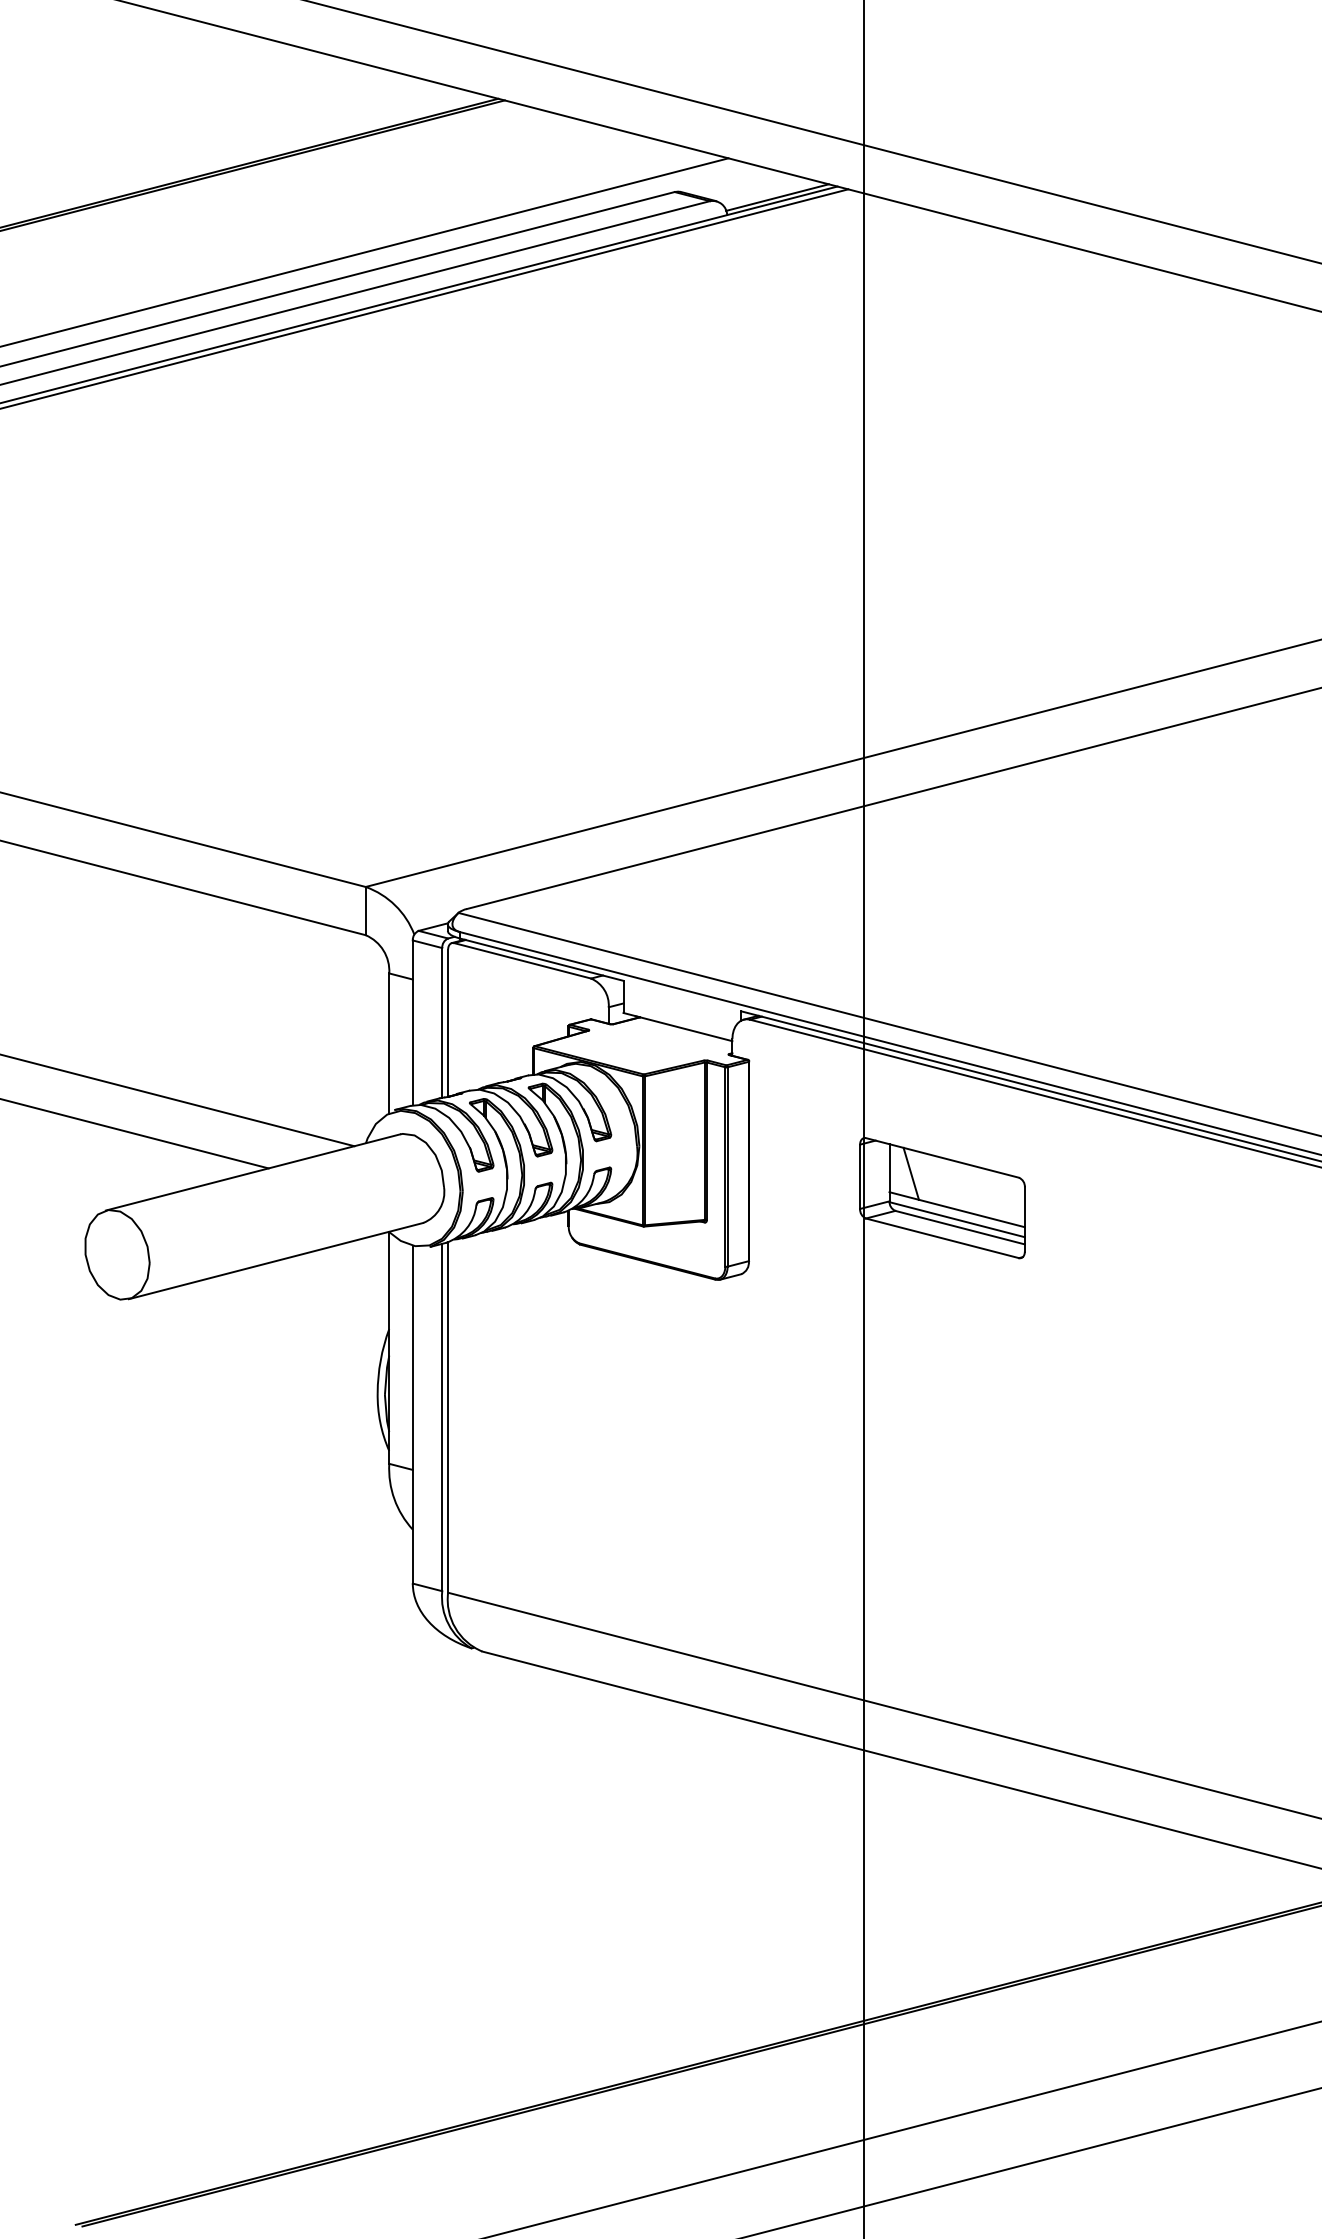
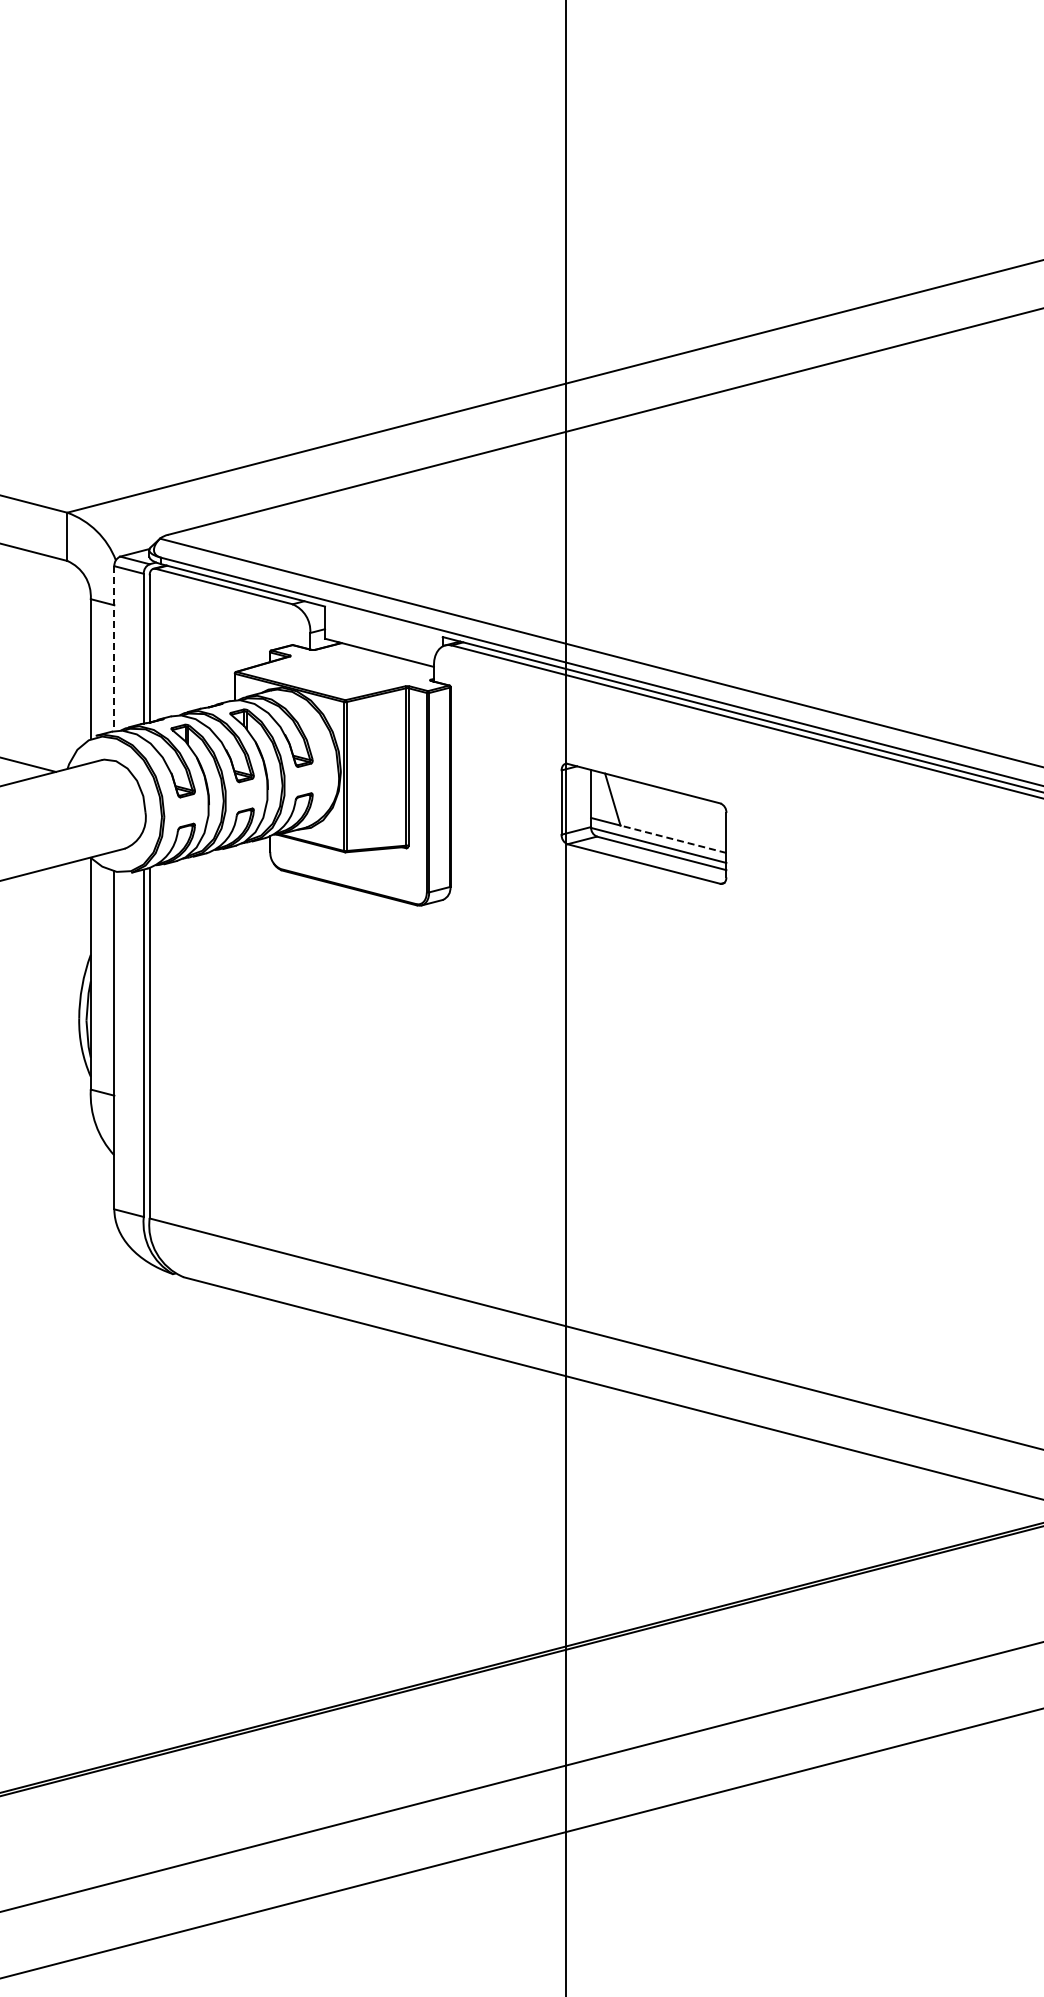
line: (412, 1023) -> (114, 649), solid -> dashed
line: (971, 1213) -> (673, 839), solid -> dashed

